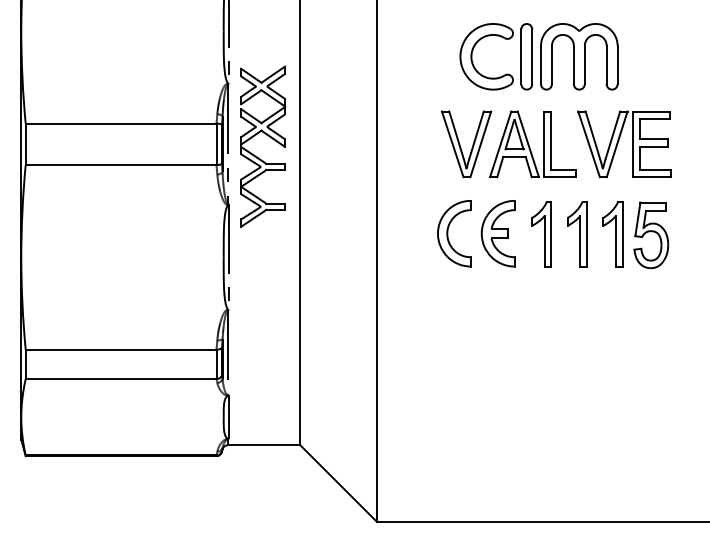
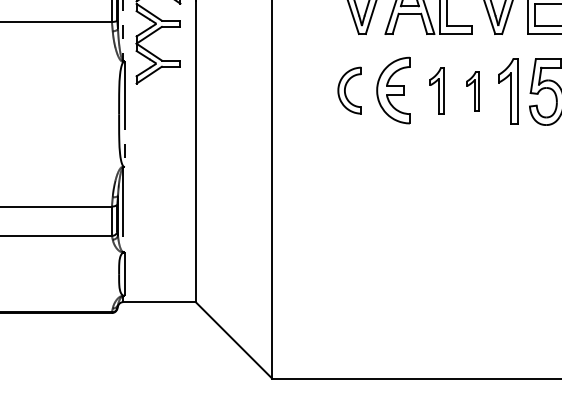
part: (454, 233) -> (349, 90), size x0.7
part: (541, 234) -> (436, 91), size x0.7
part: (577, 234) -> (472, 91), size x0.6

